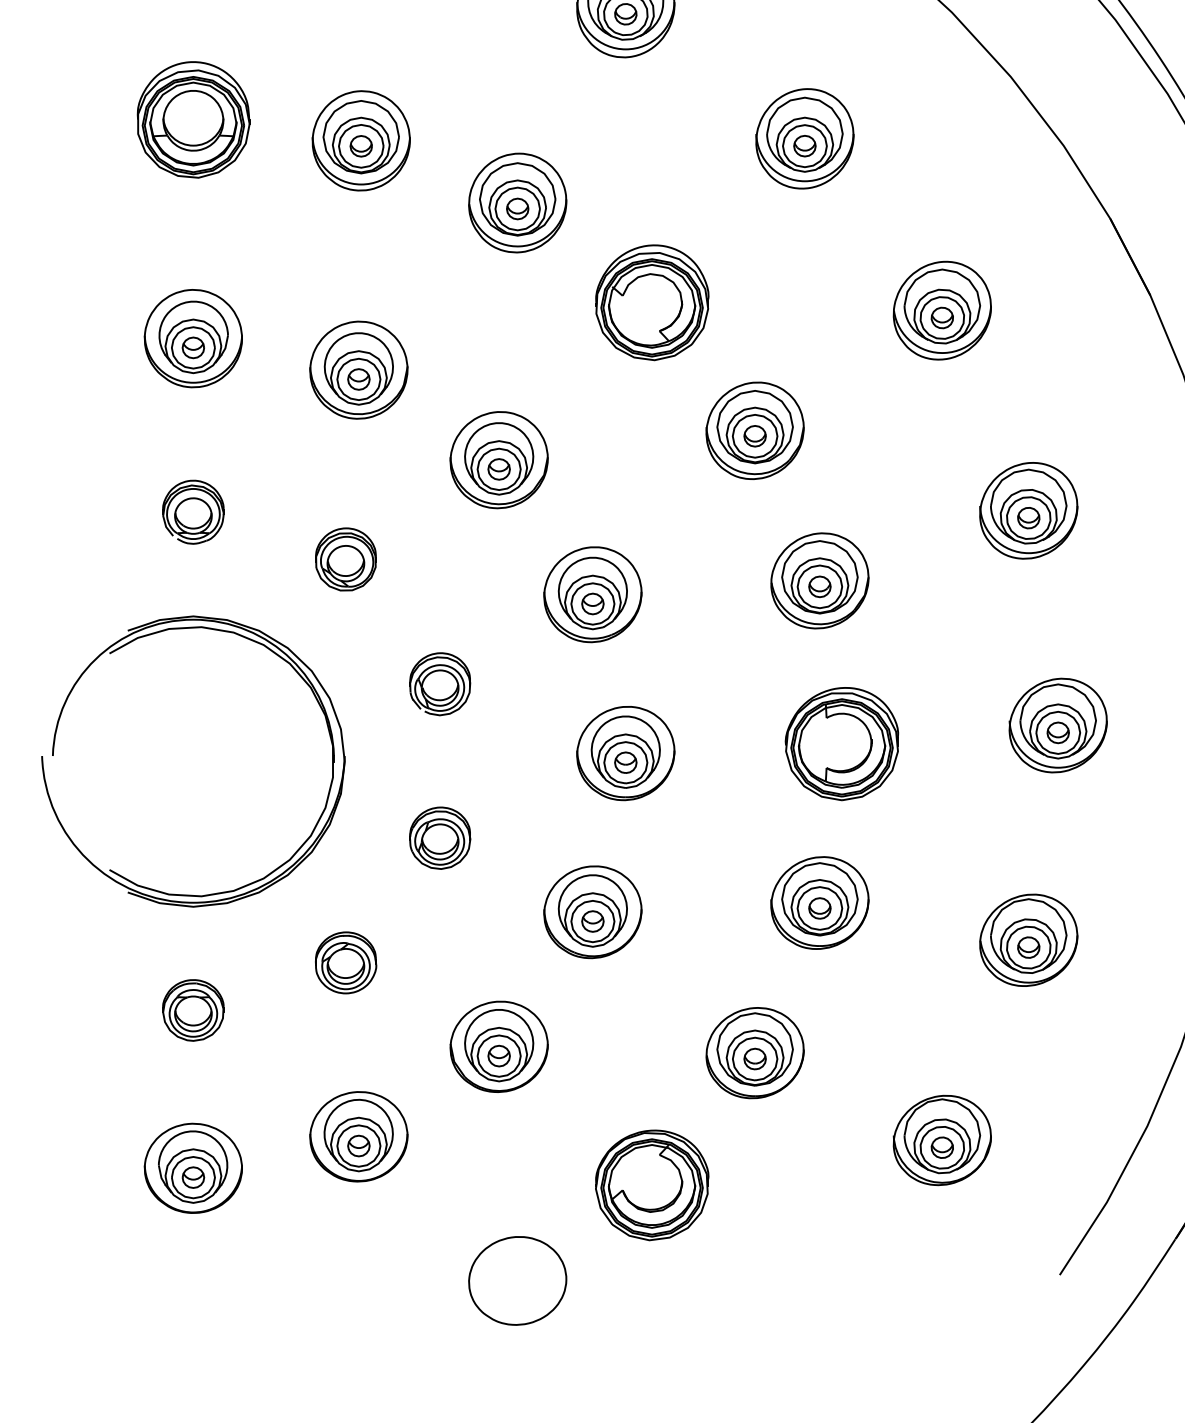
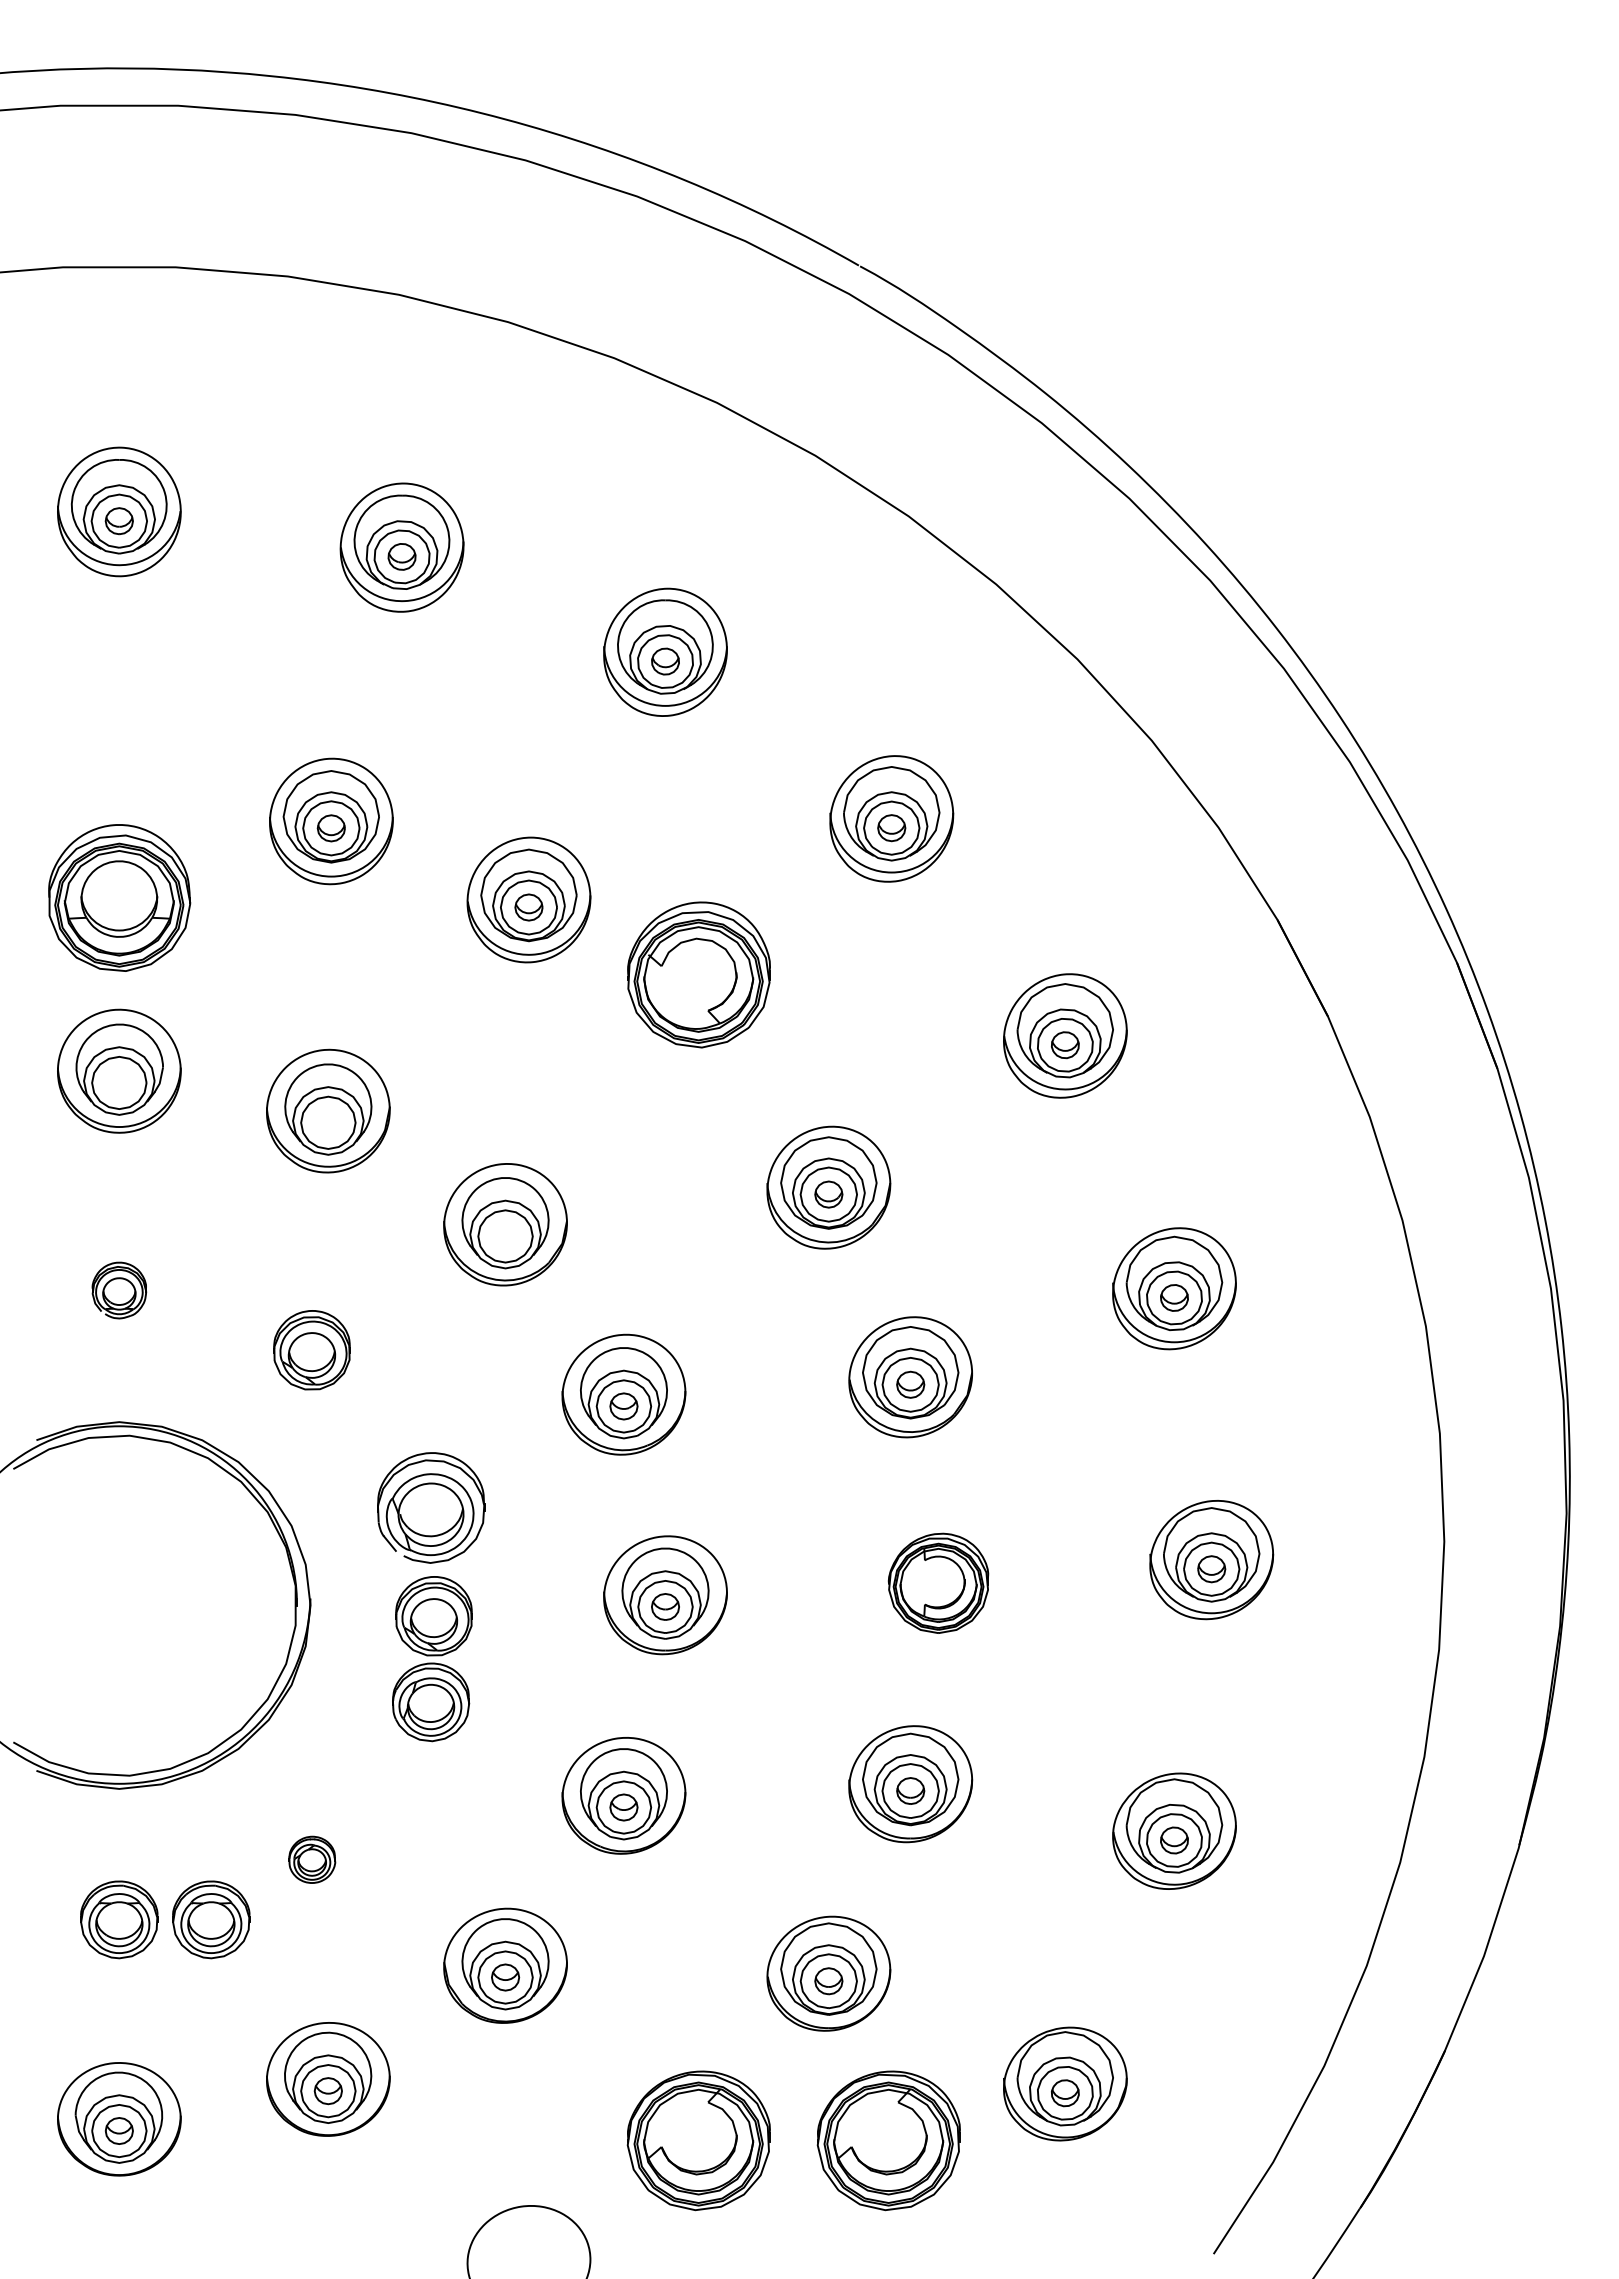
part: (193, 119) -> (119, 897), moved
part: (651, 302) -> (698, 974), moved
part: (192, 347) -> (118, 1082), removed
part: (358, 379) -> (327, 1122), removed
part: (499, 469) -> (505, 1236), removed
part: (193, 512) -> (119, 1290), size x0.7
part: (439, 683) -> (430, 1507), size x1.4
part: (841, 744) -> (938, 1583), size x0.7
part: (442, 770) -> (433, 1616), added
part: (346, 962) -> (312, 1859), size x0.6
part: (266, 1010) -> (211, 1919), added
part: (802, 1185) -> (888, 2140), added

